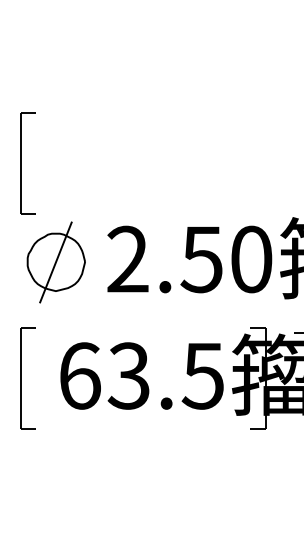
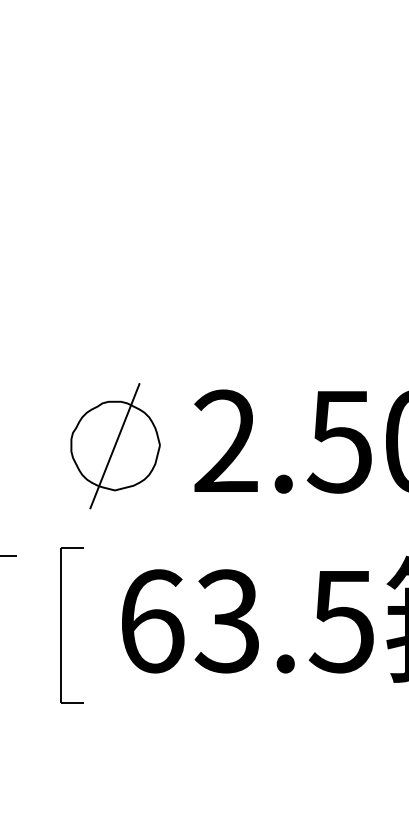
part: (27, 163) -> (71, 293), removed

